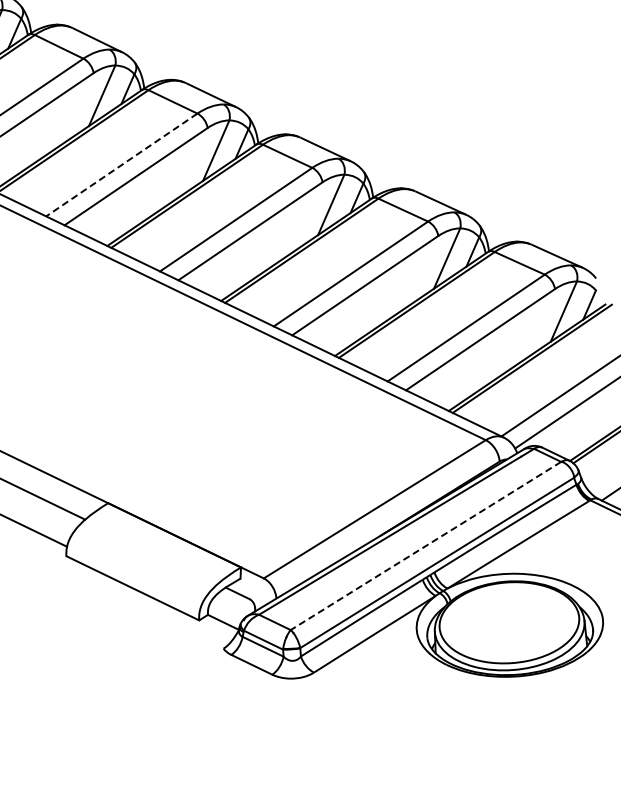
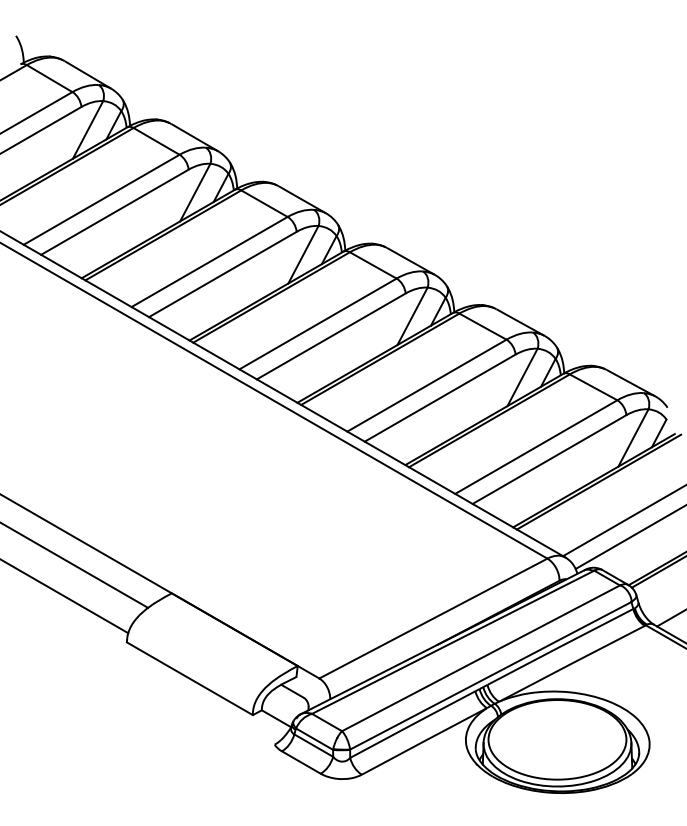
line: (121, 165) -> (209, 262), dashed -> solid
line: (426, 546) -> (481, 658), dashed -> solid

